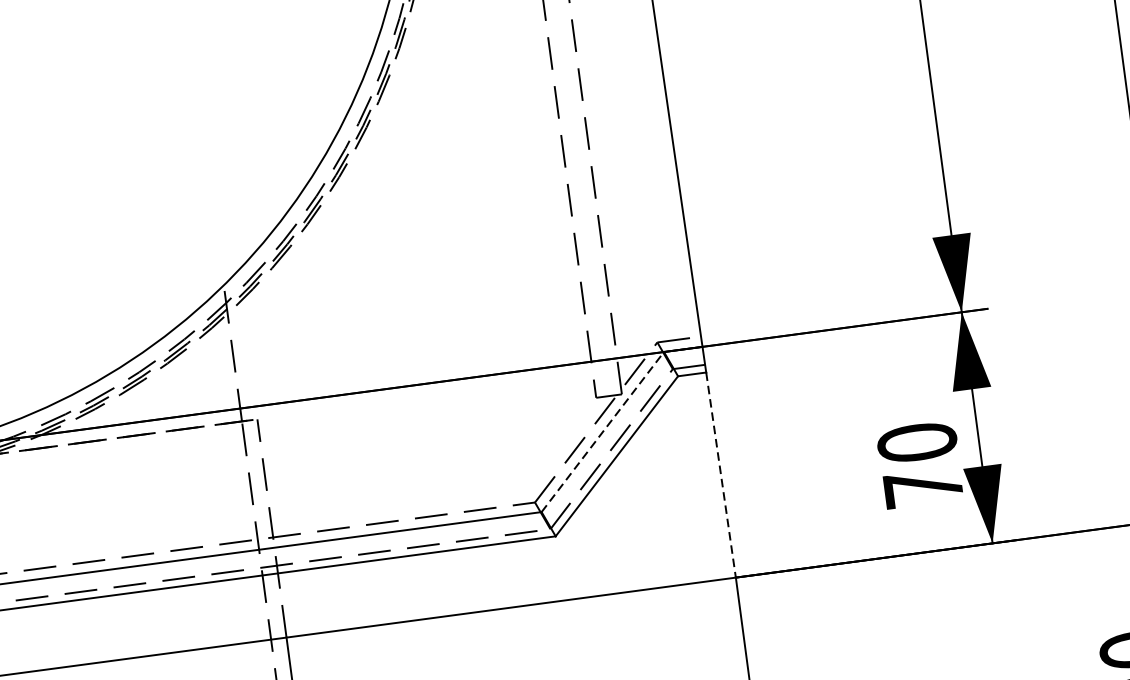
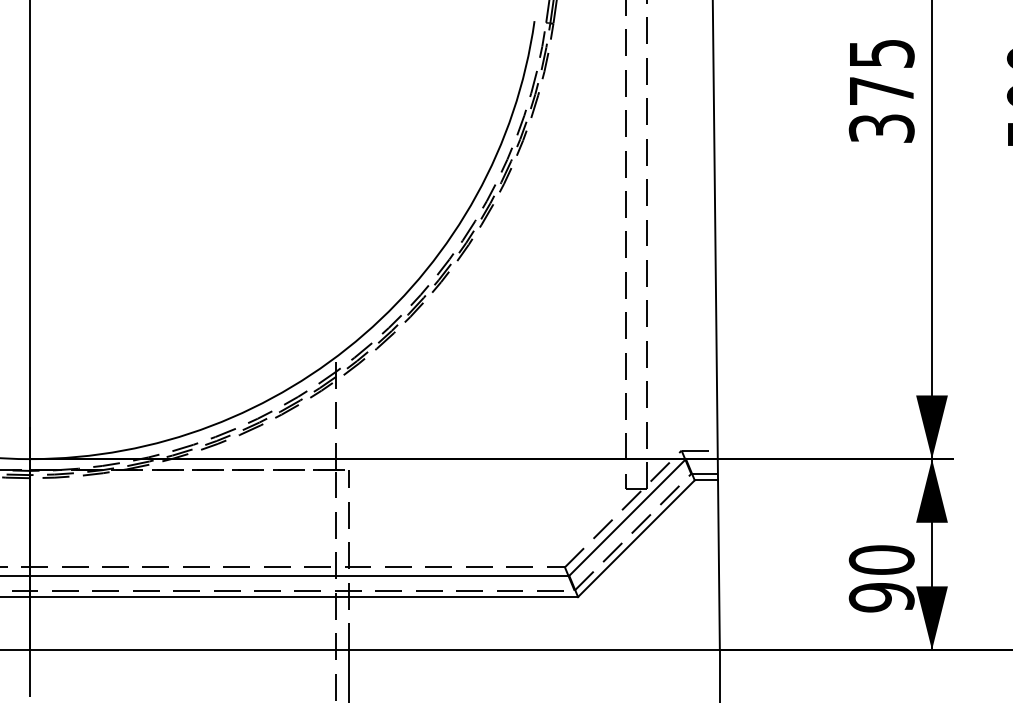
line: (602, 432) -> (627, 517), dashed -> solid
line: (720, 475) -> (718, 565), dashed -> solid
text: (922, 487) -> (881, 597), 70 -> 90

